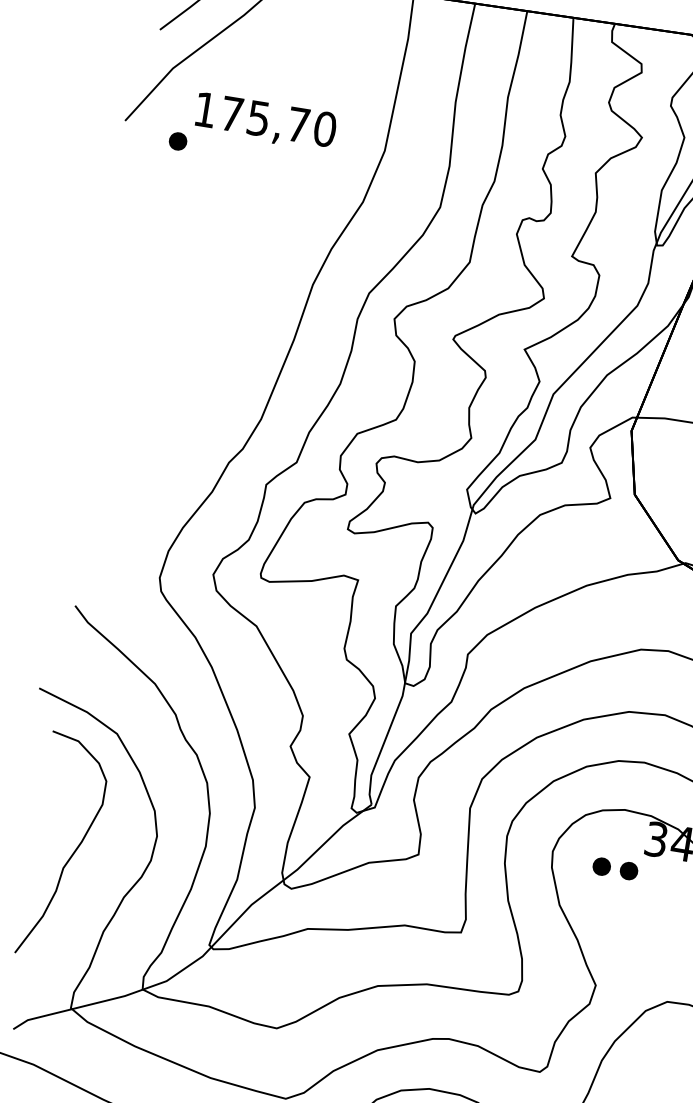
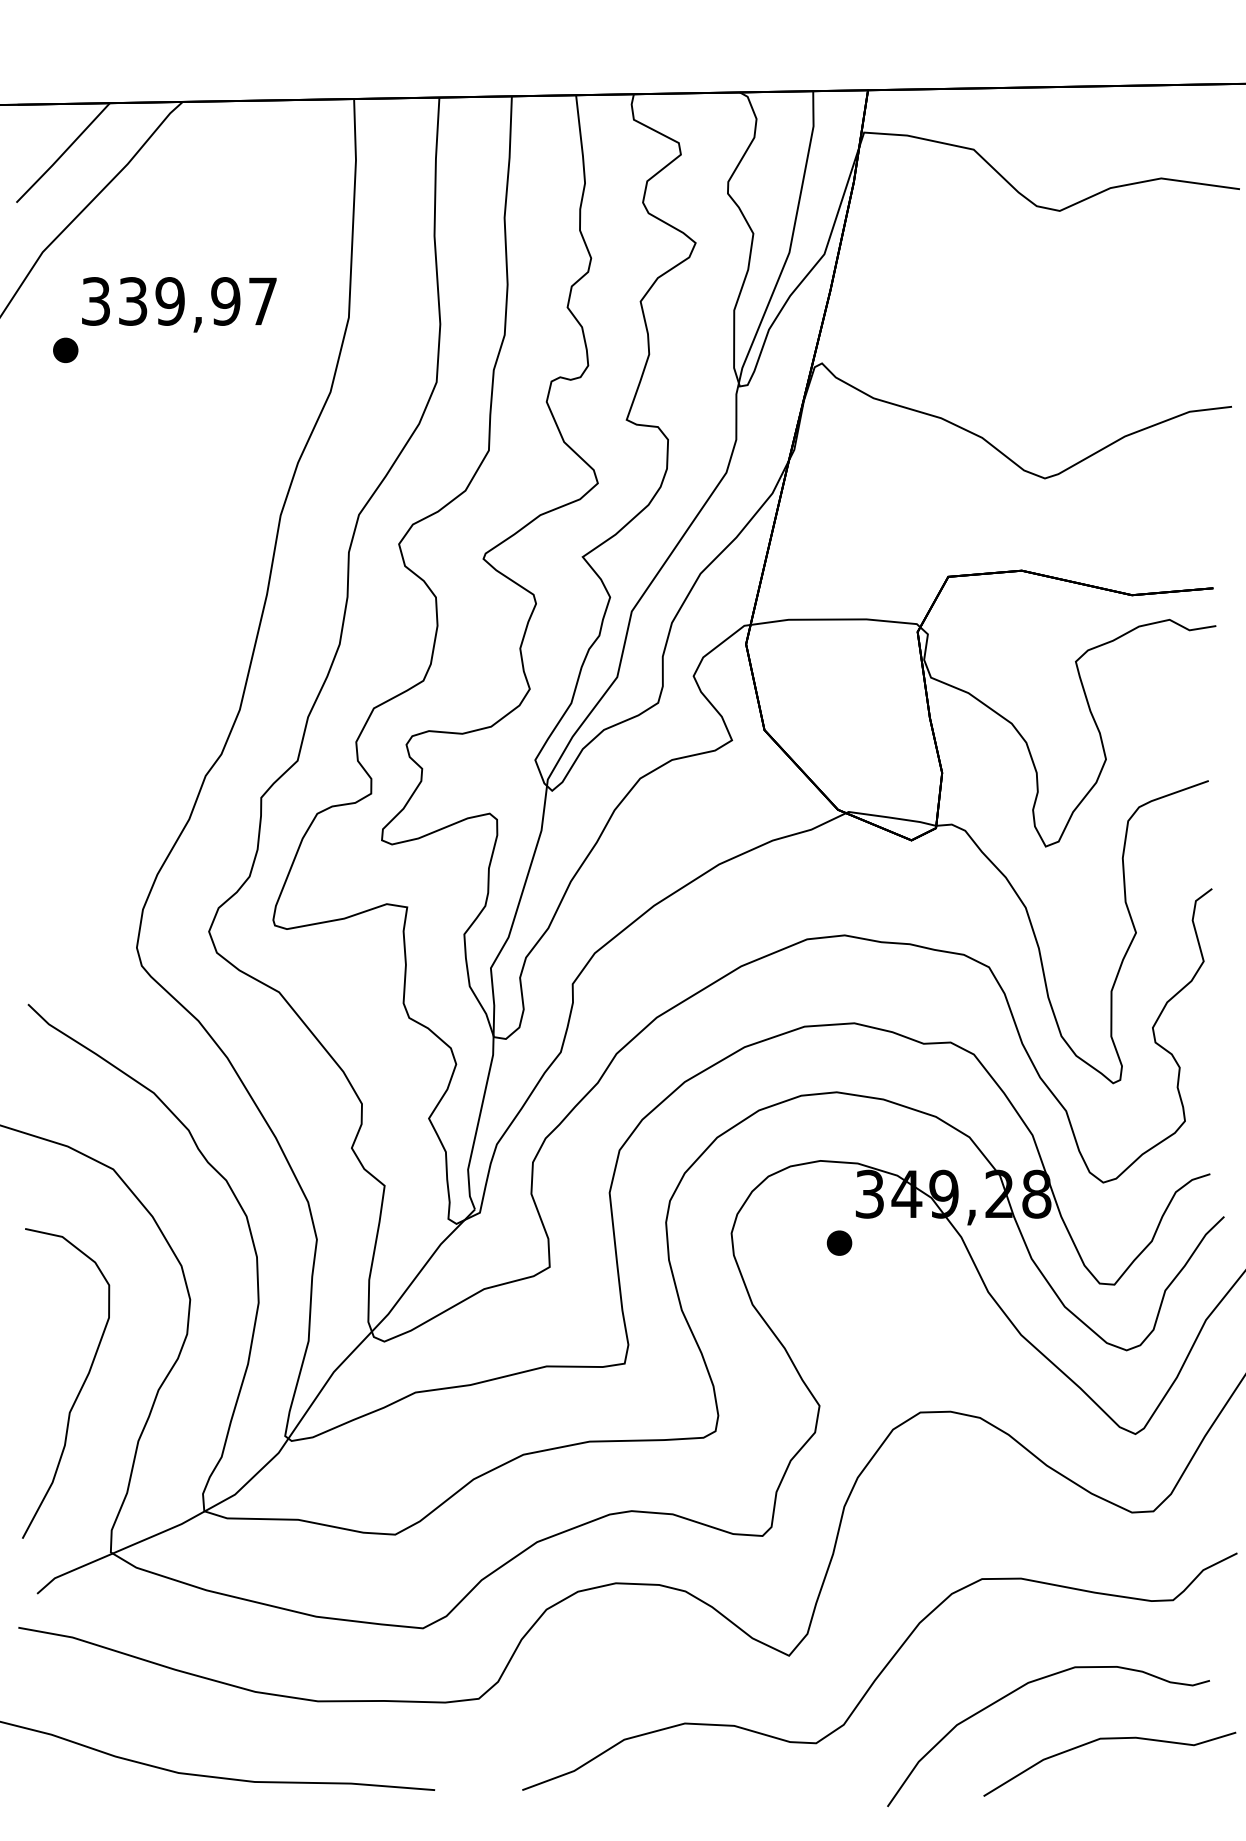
text: (265, 119) -> (179, 301), 175,70 -> 339,97
curve: (72, 853) -> (79, 1390), moved
part: (601, 866) -> (801, 1242), removed

